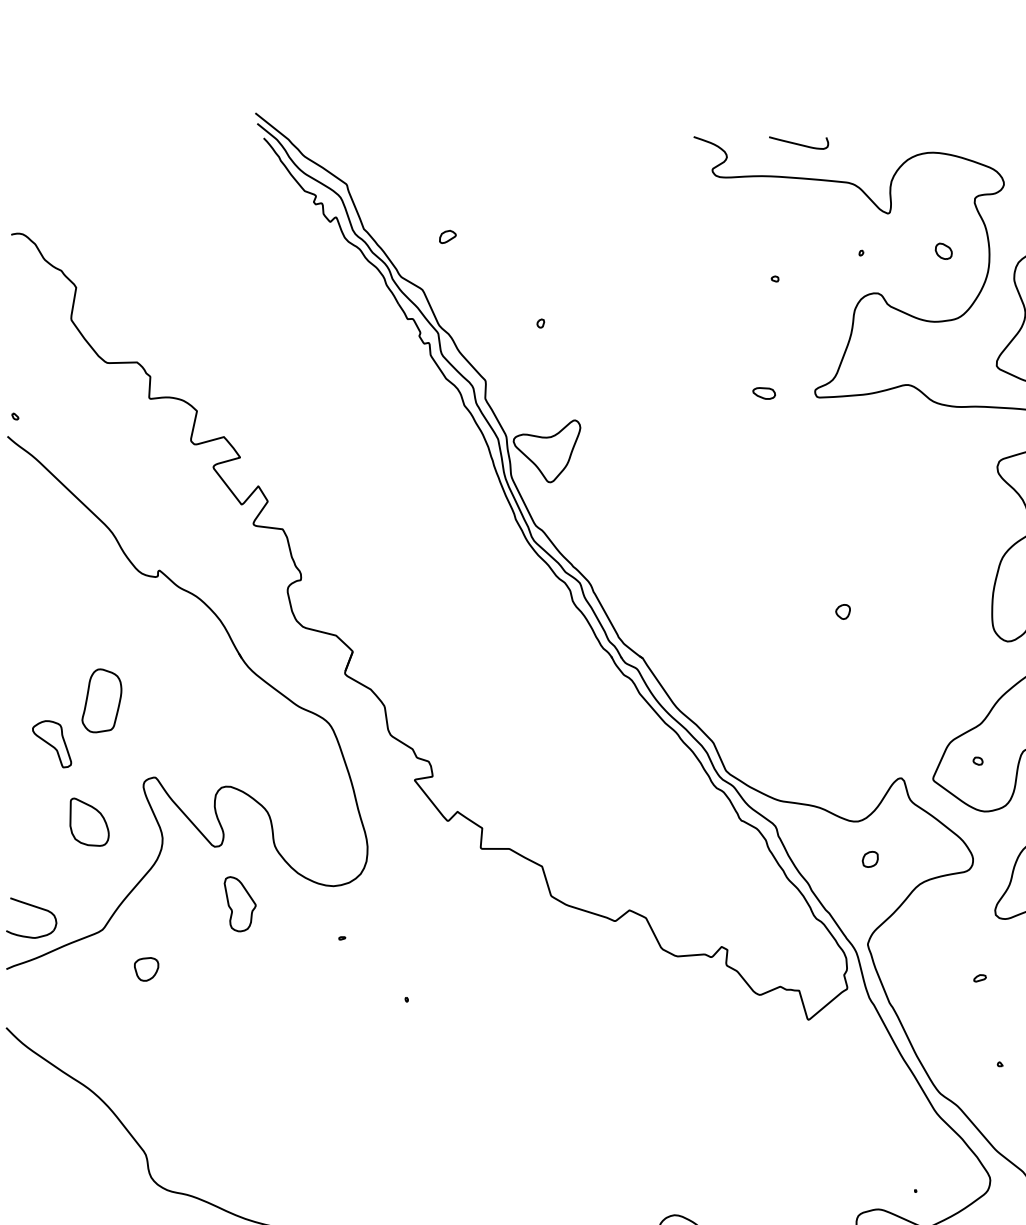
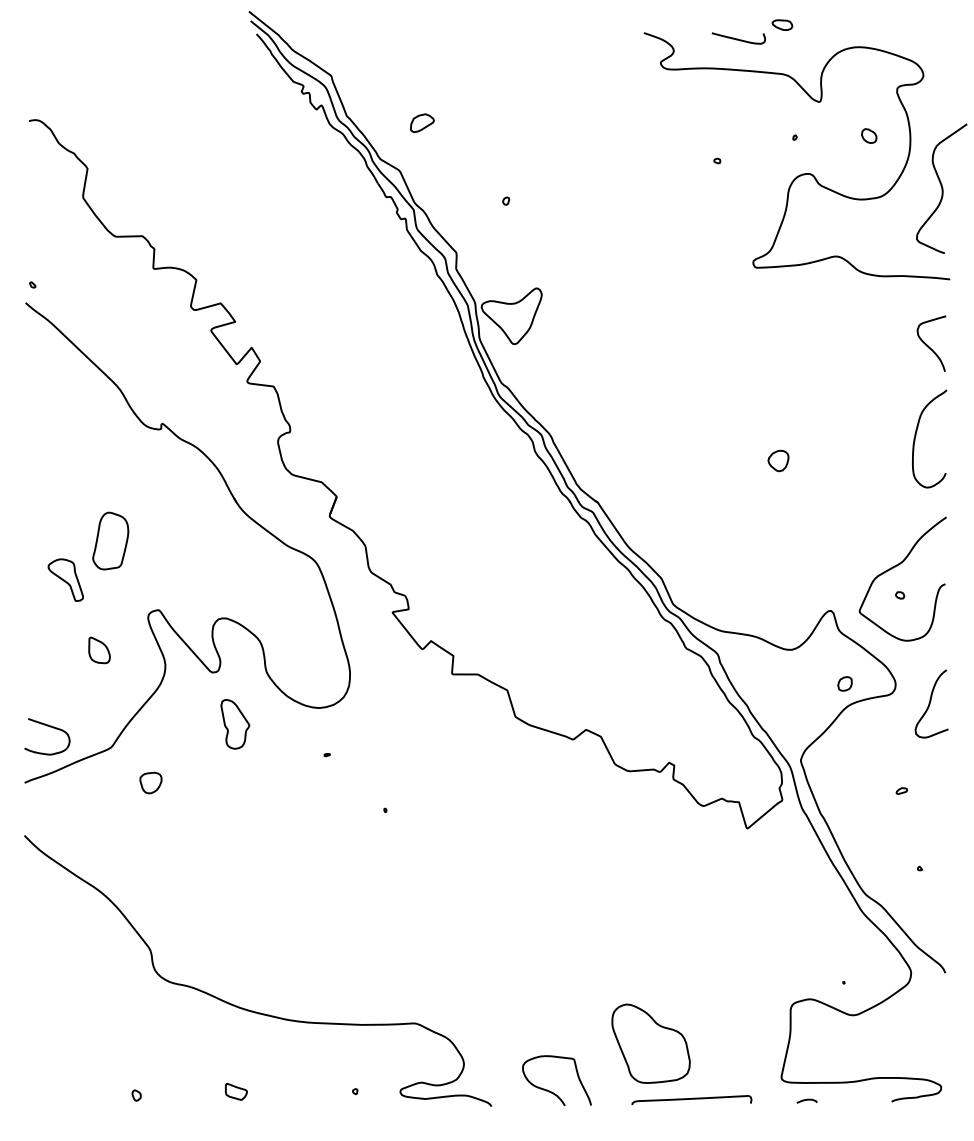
part: (447, 236) -> (422, 122), size x1.6
part: (764, 392) -> (782, 24), moved
part: (843, 611) -> (778, 460), size x1.6
part: (89, 822) -> (99, 650), size x0.6
part: (869, 858) -> (844, 683), moved

